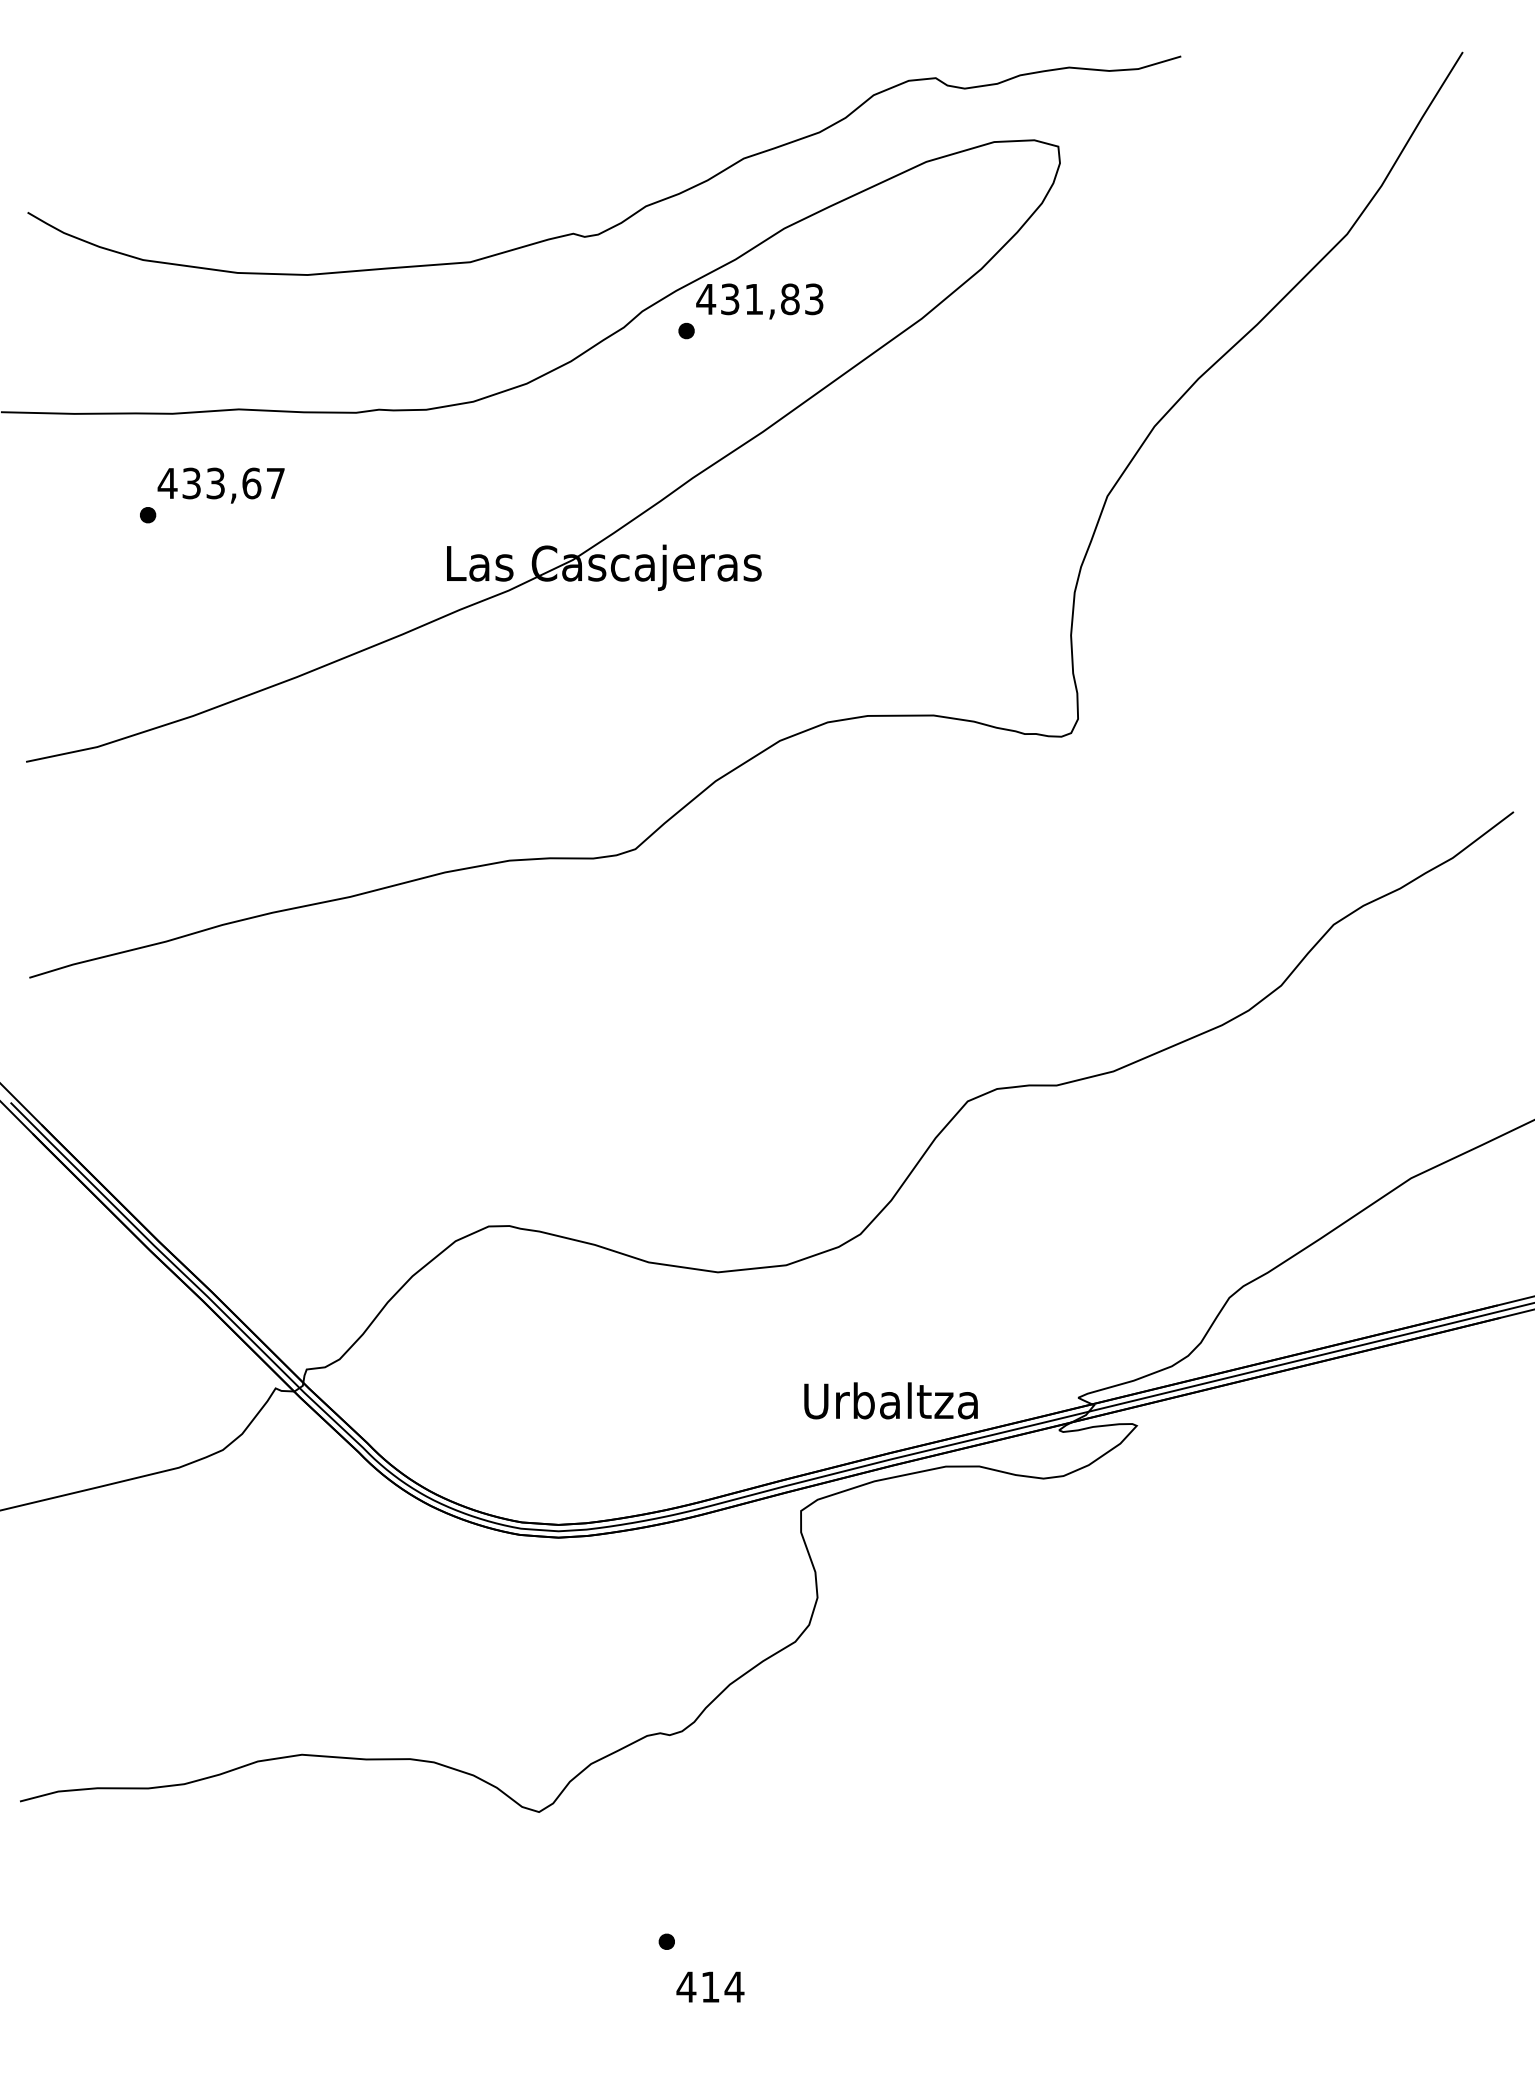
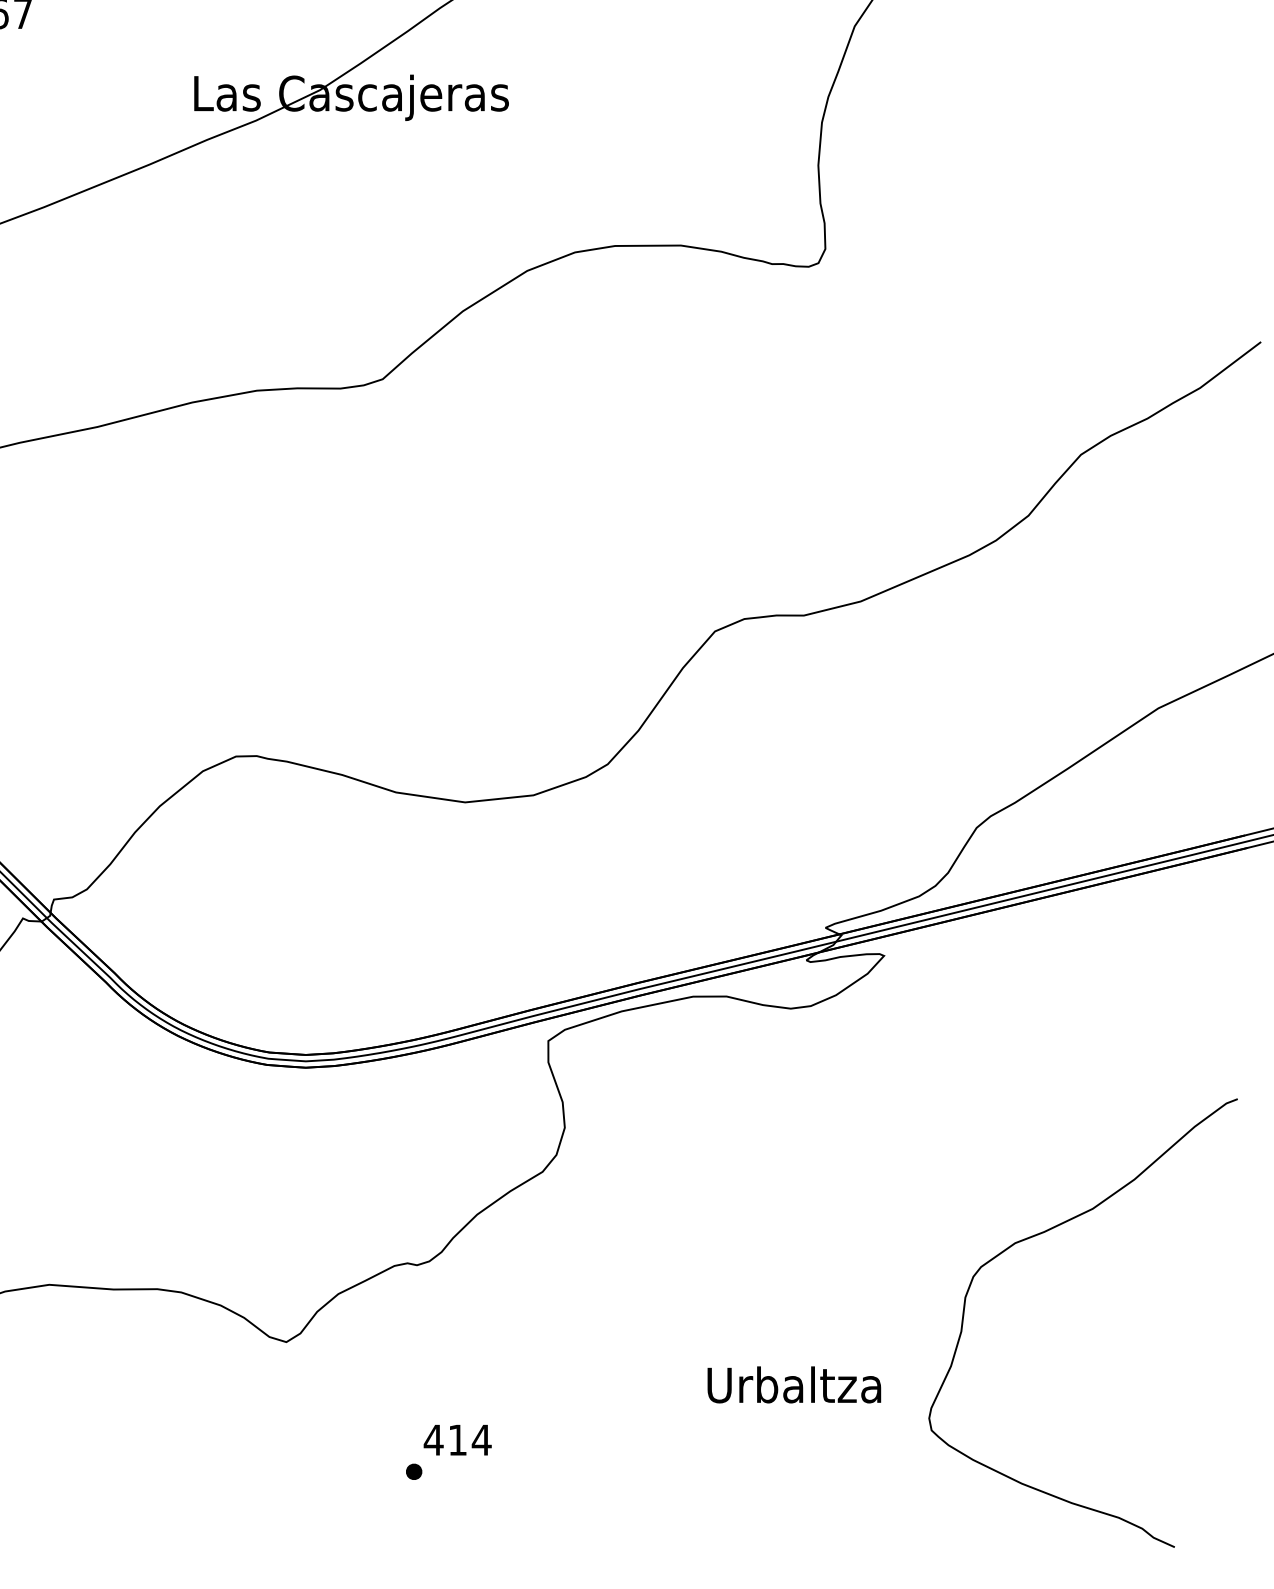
text: (890, 1400) -> (793, 1384), moved
part: (1296, 1703) -> (1043, 1233), added
text: (710, 1986) -> (457, 1439), moved

